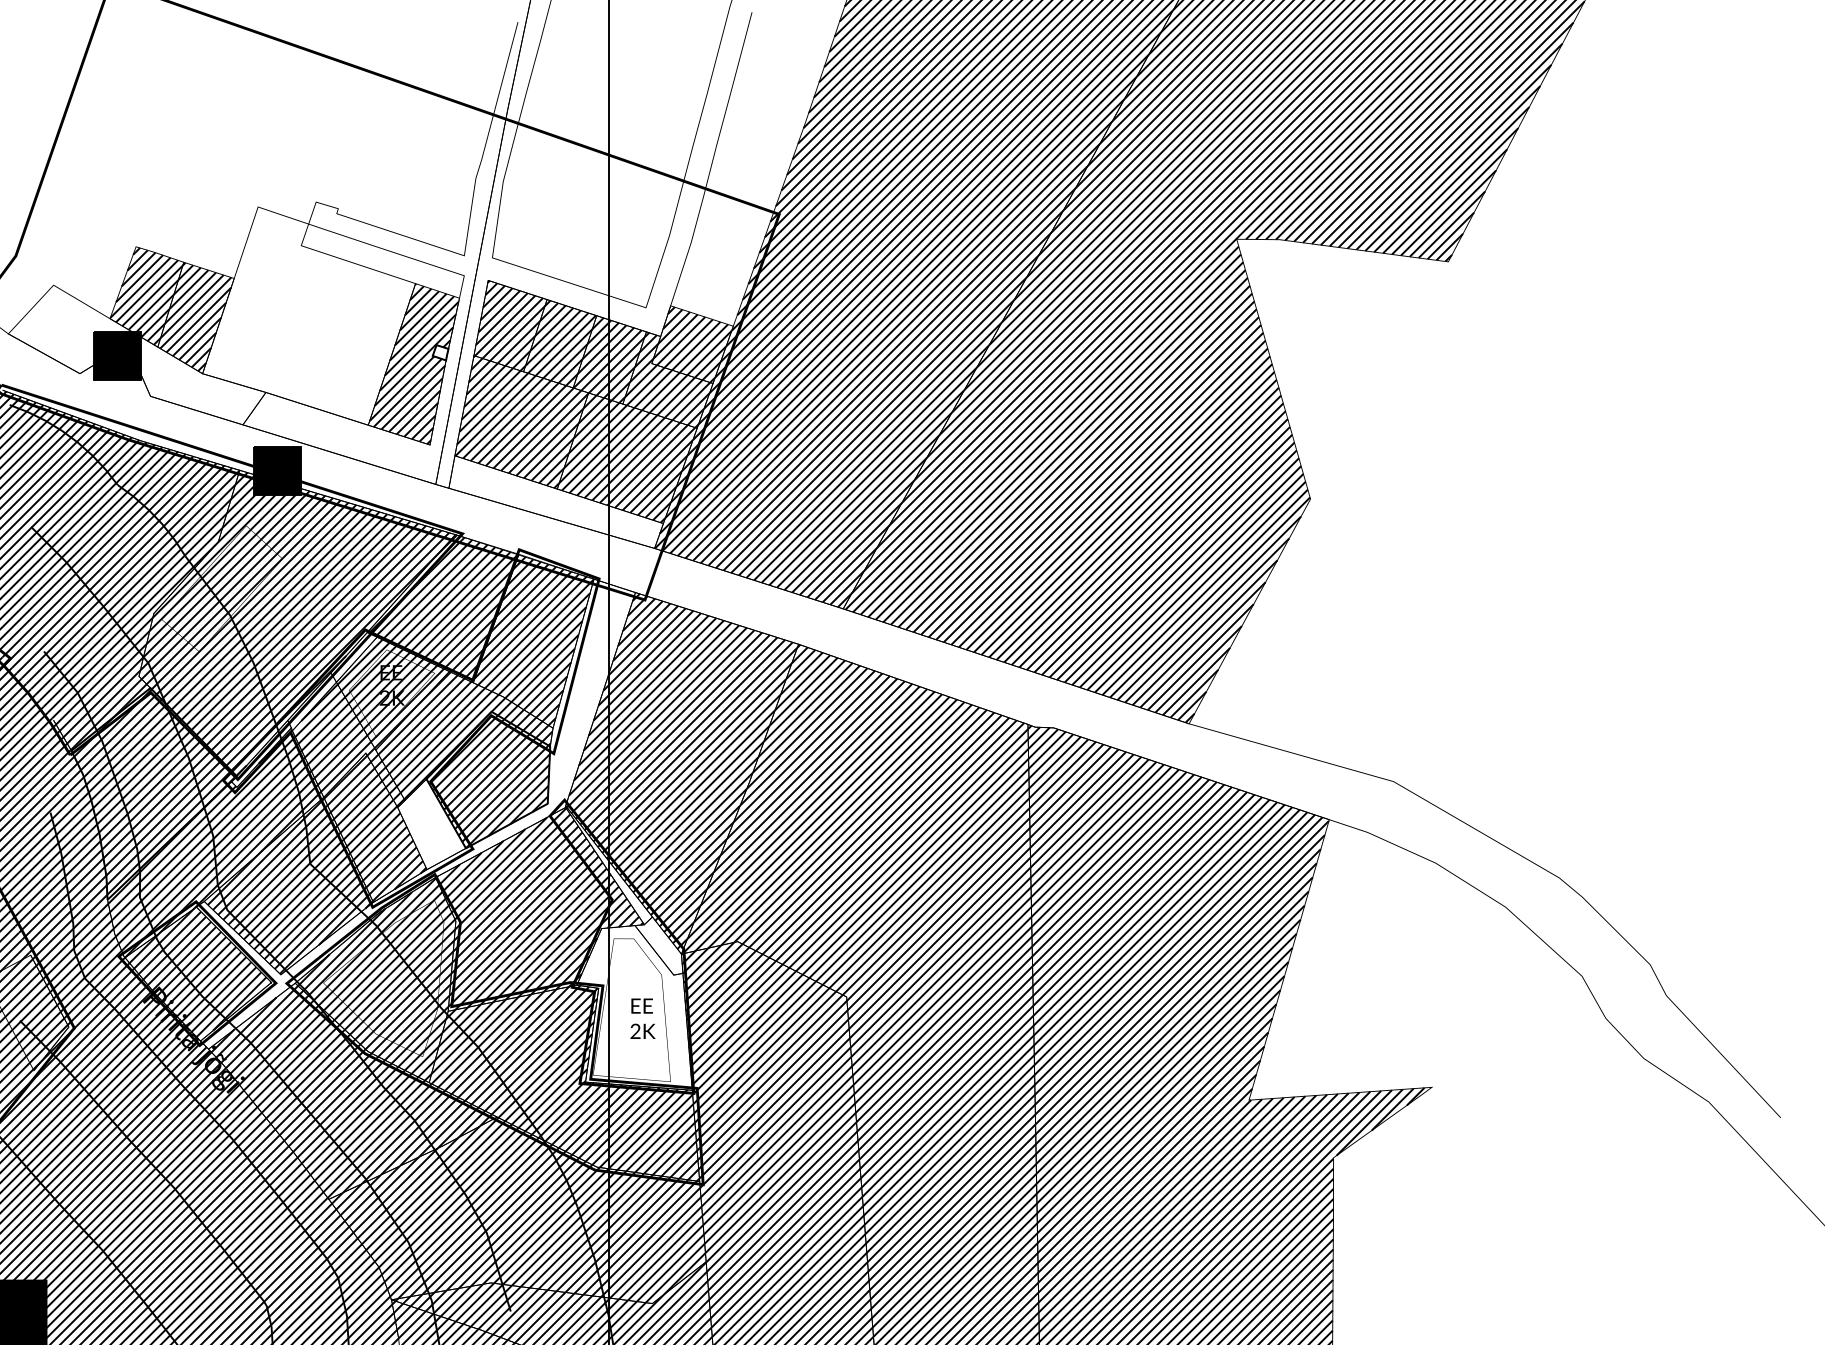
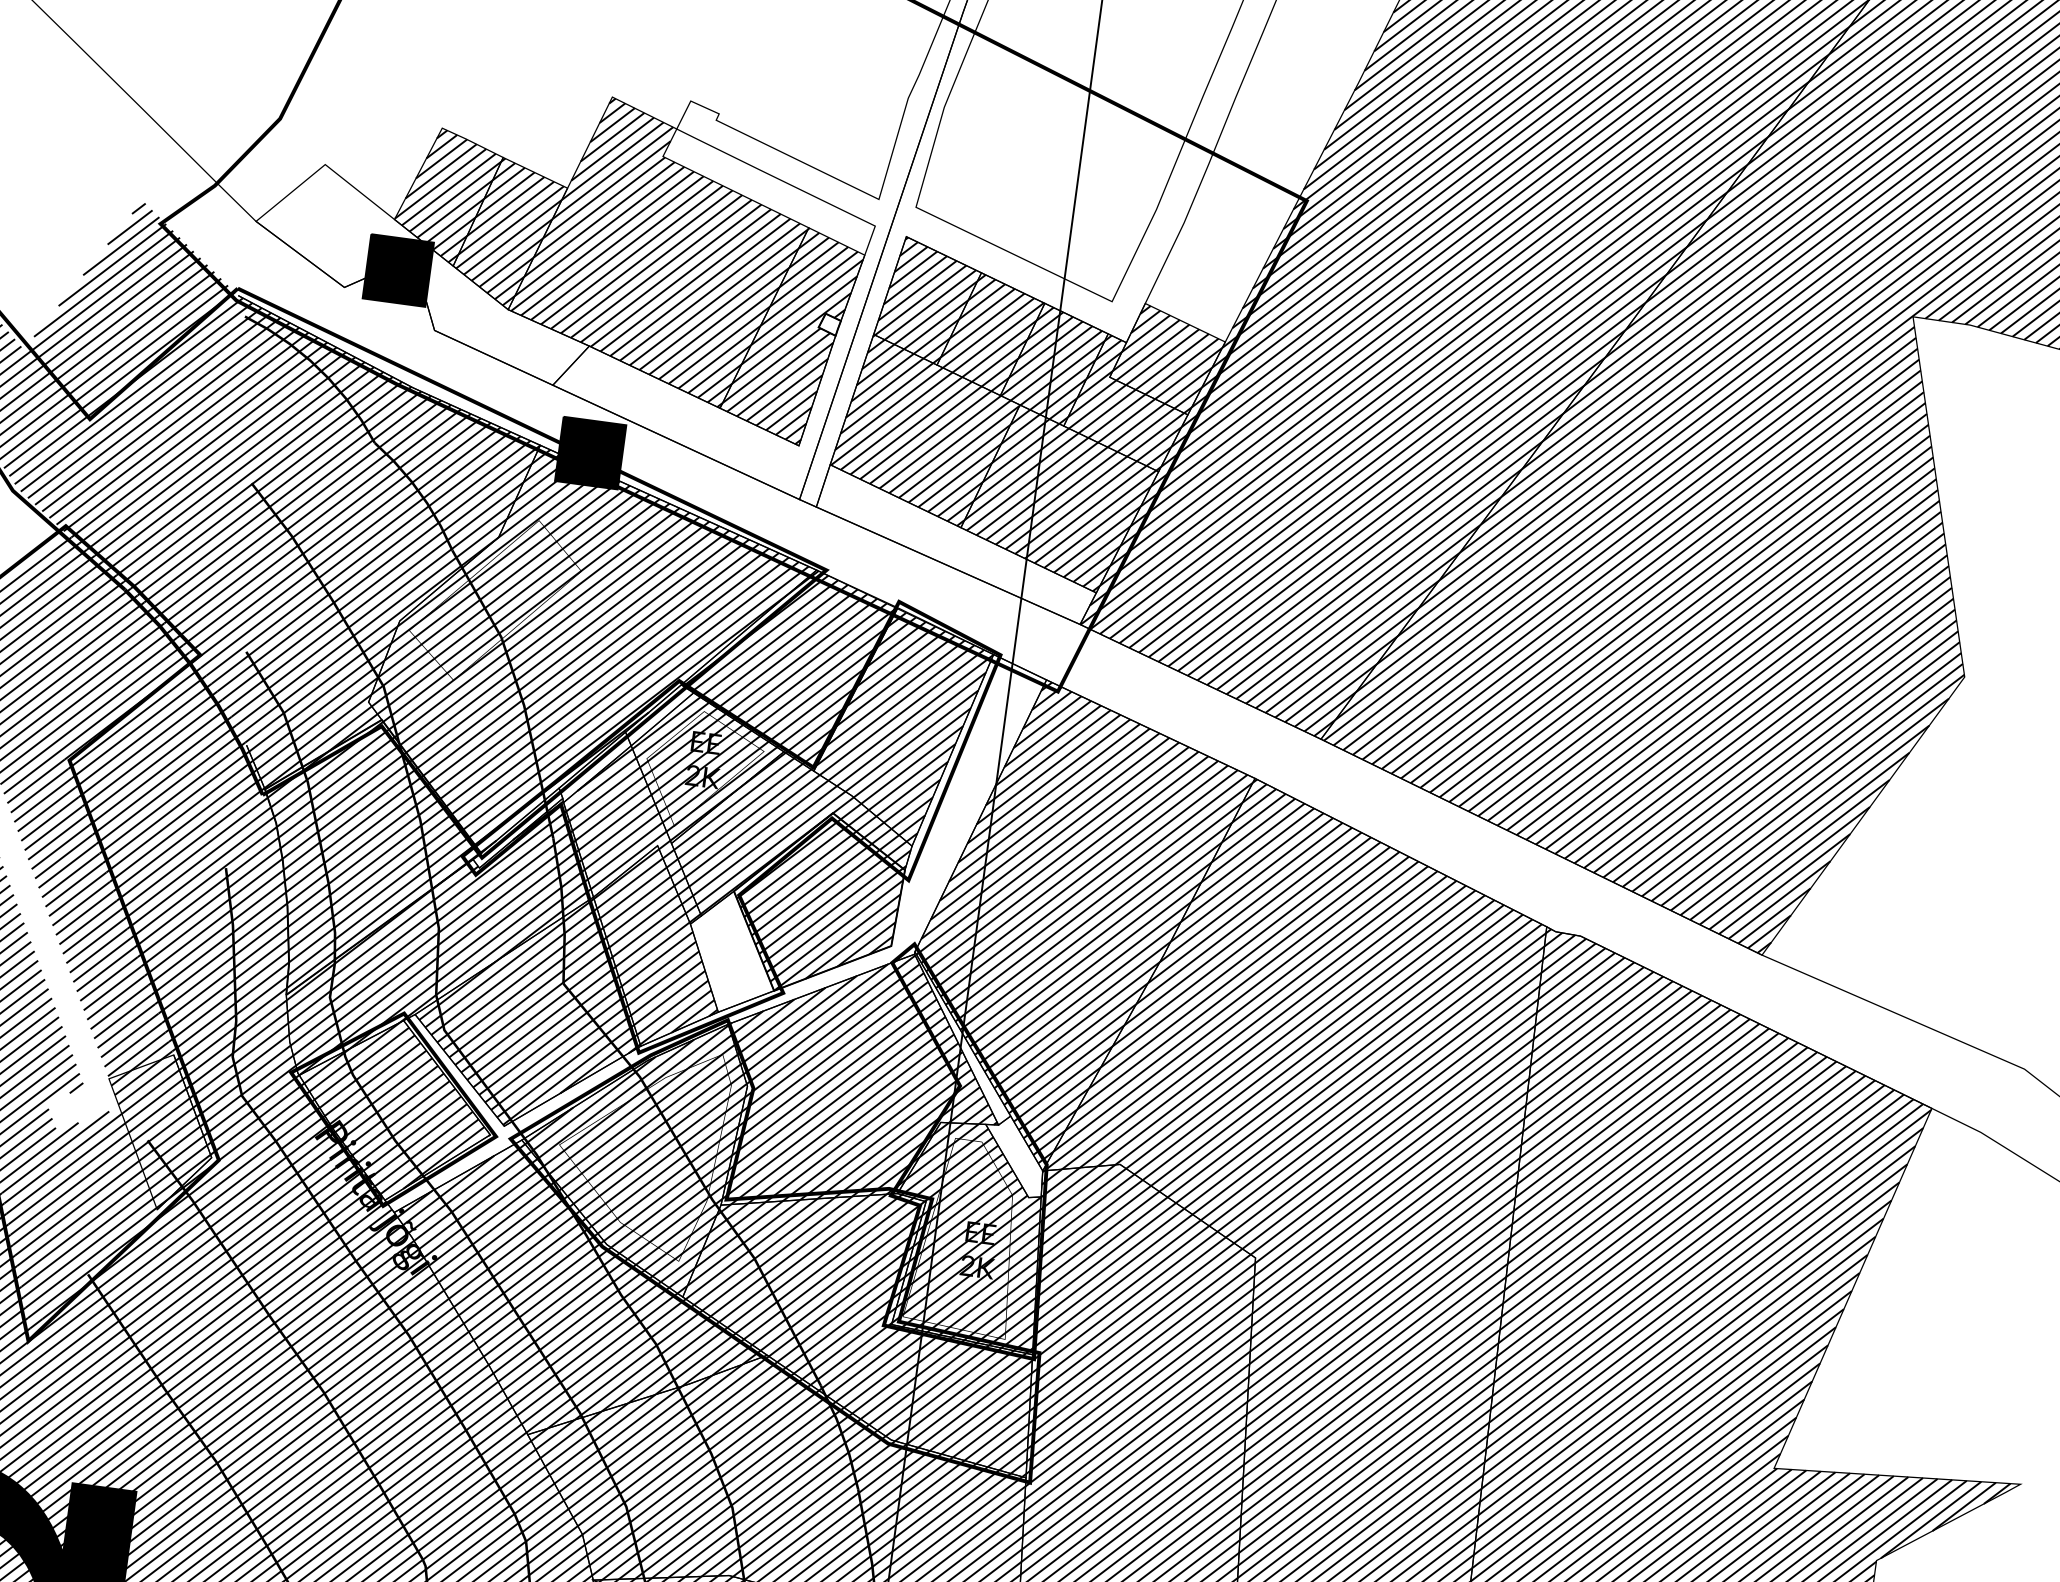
hatch: (309, 315) -> (661, 251), added
hatch: (635, 1007) -> (971, 1233), added

